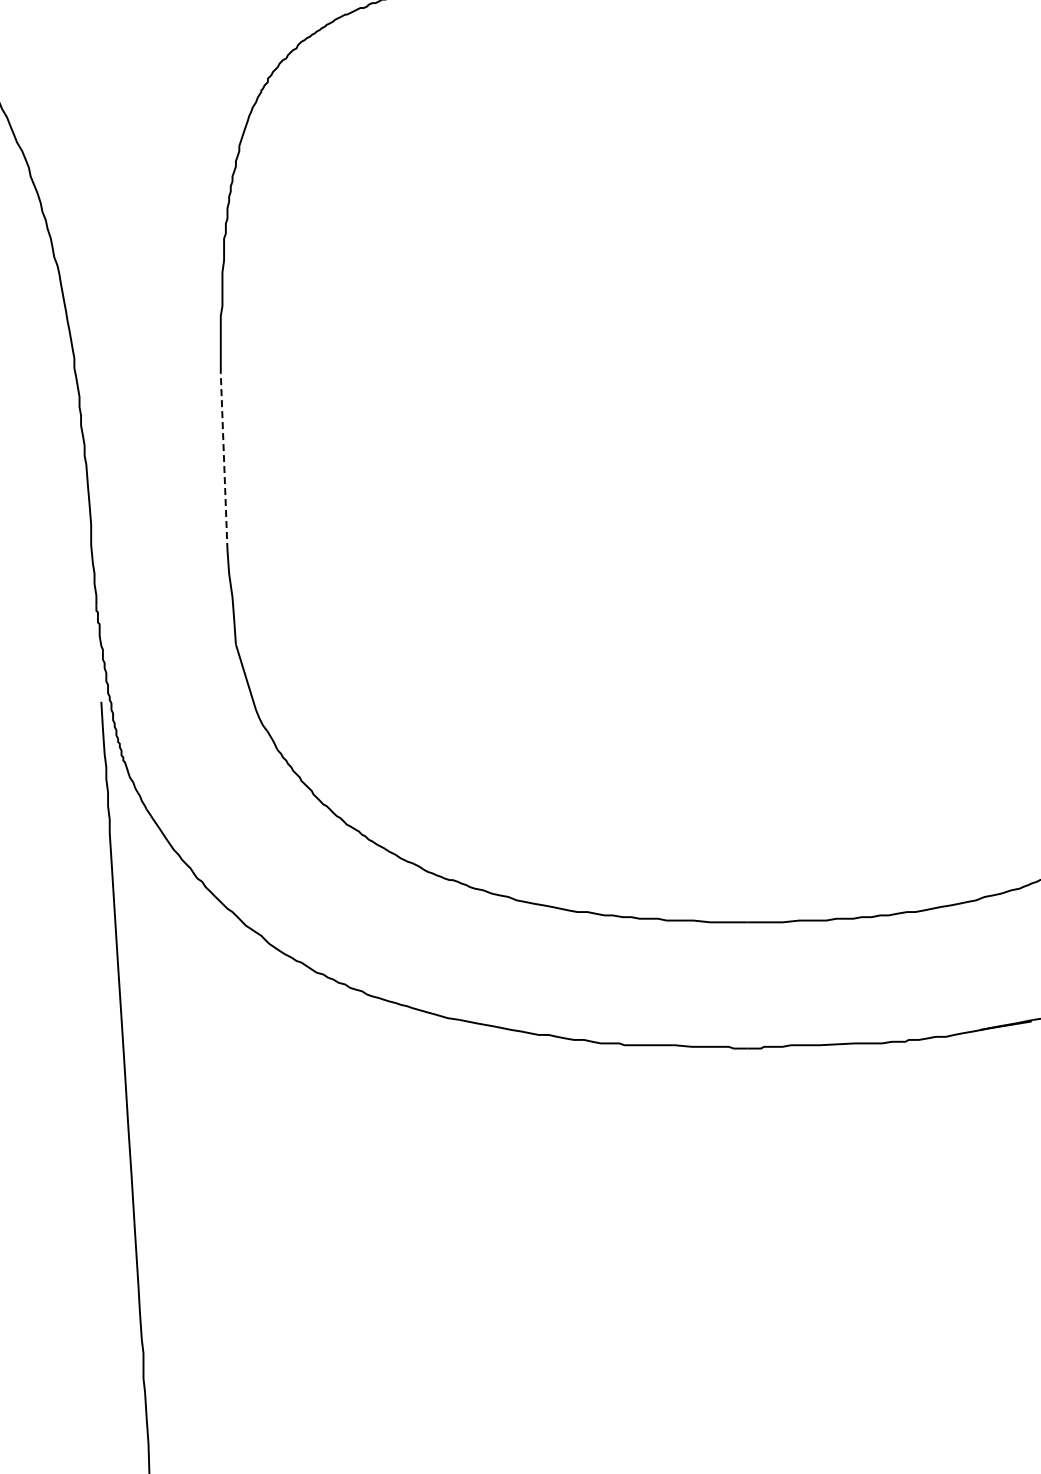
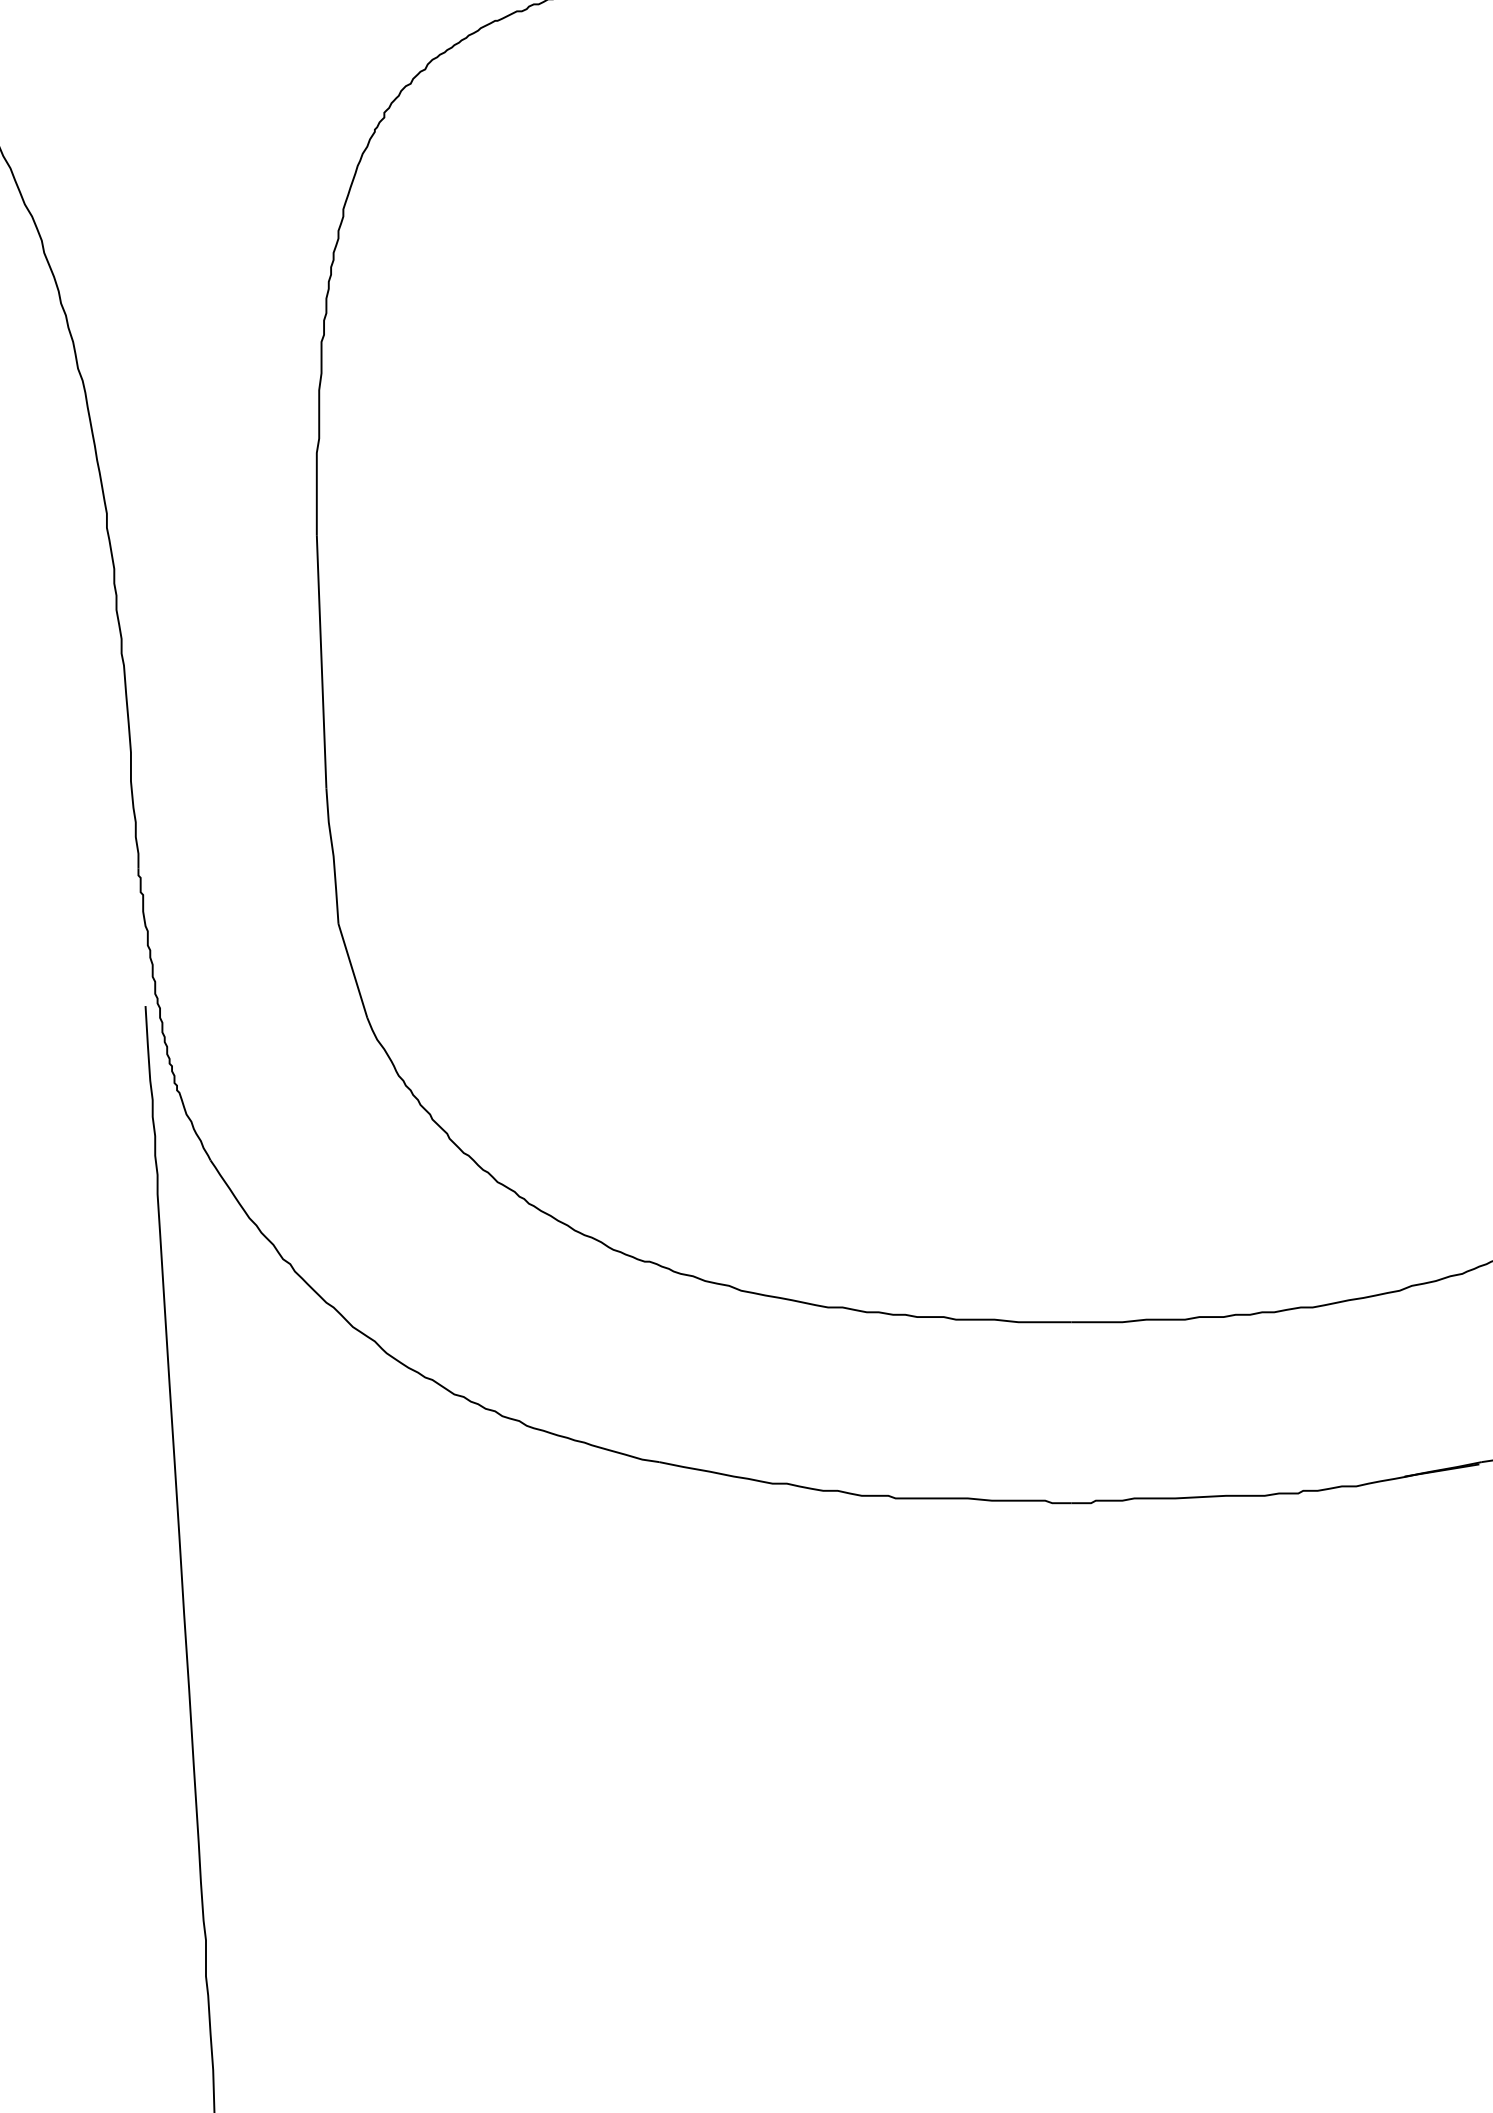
line: (224, 461) -> (322, 661), dashed -> solid

